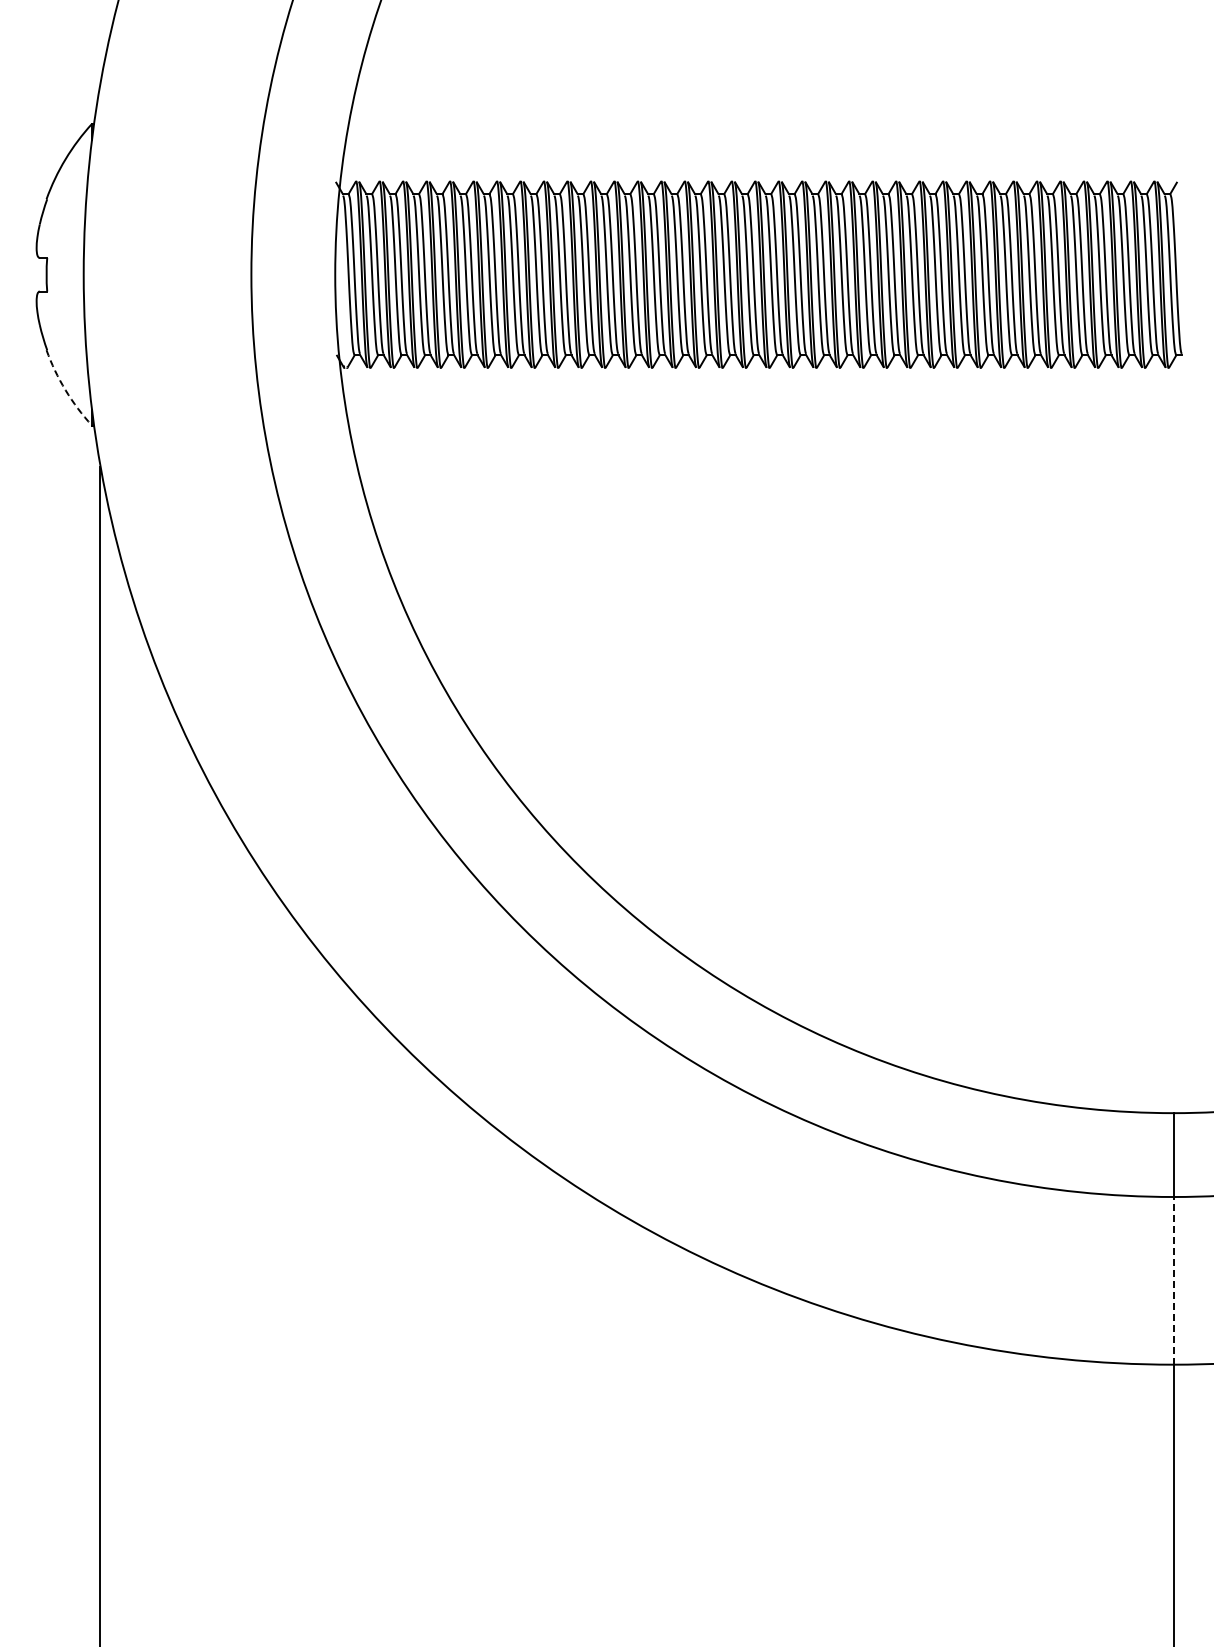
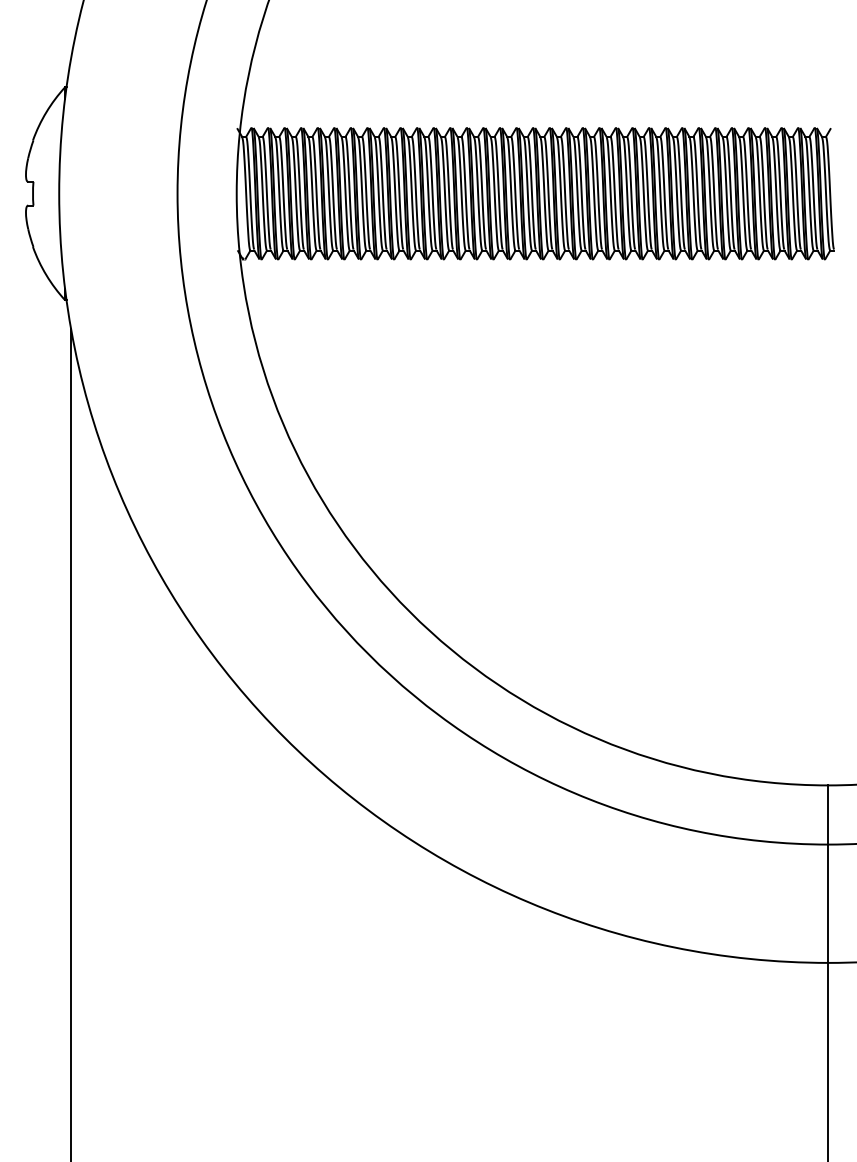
arc: (65, 390) -> (46, 275), dashed -> solid
line: (1173, 1280) -> (828, 903), dashed -> solid

